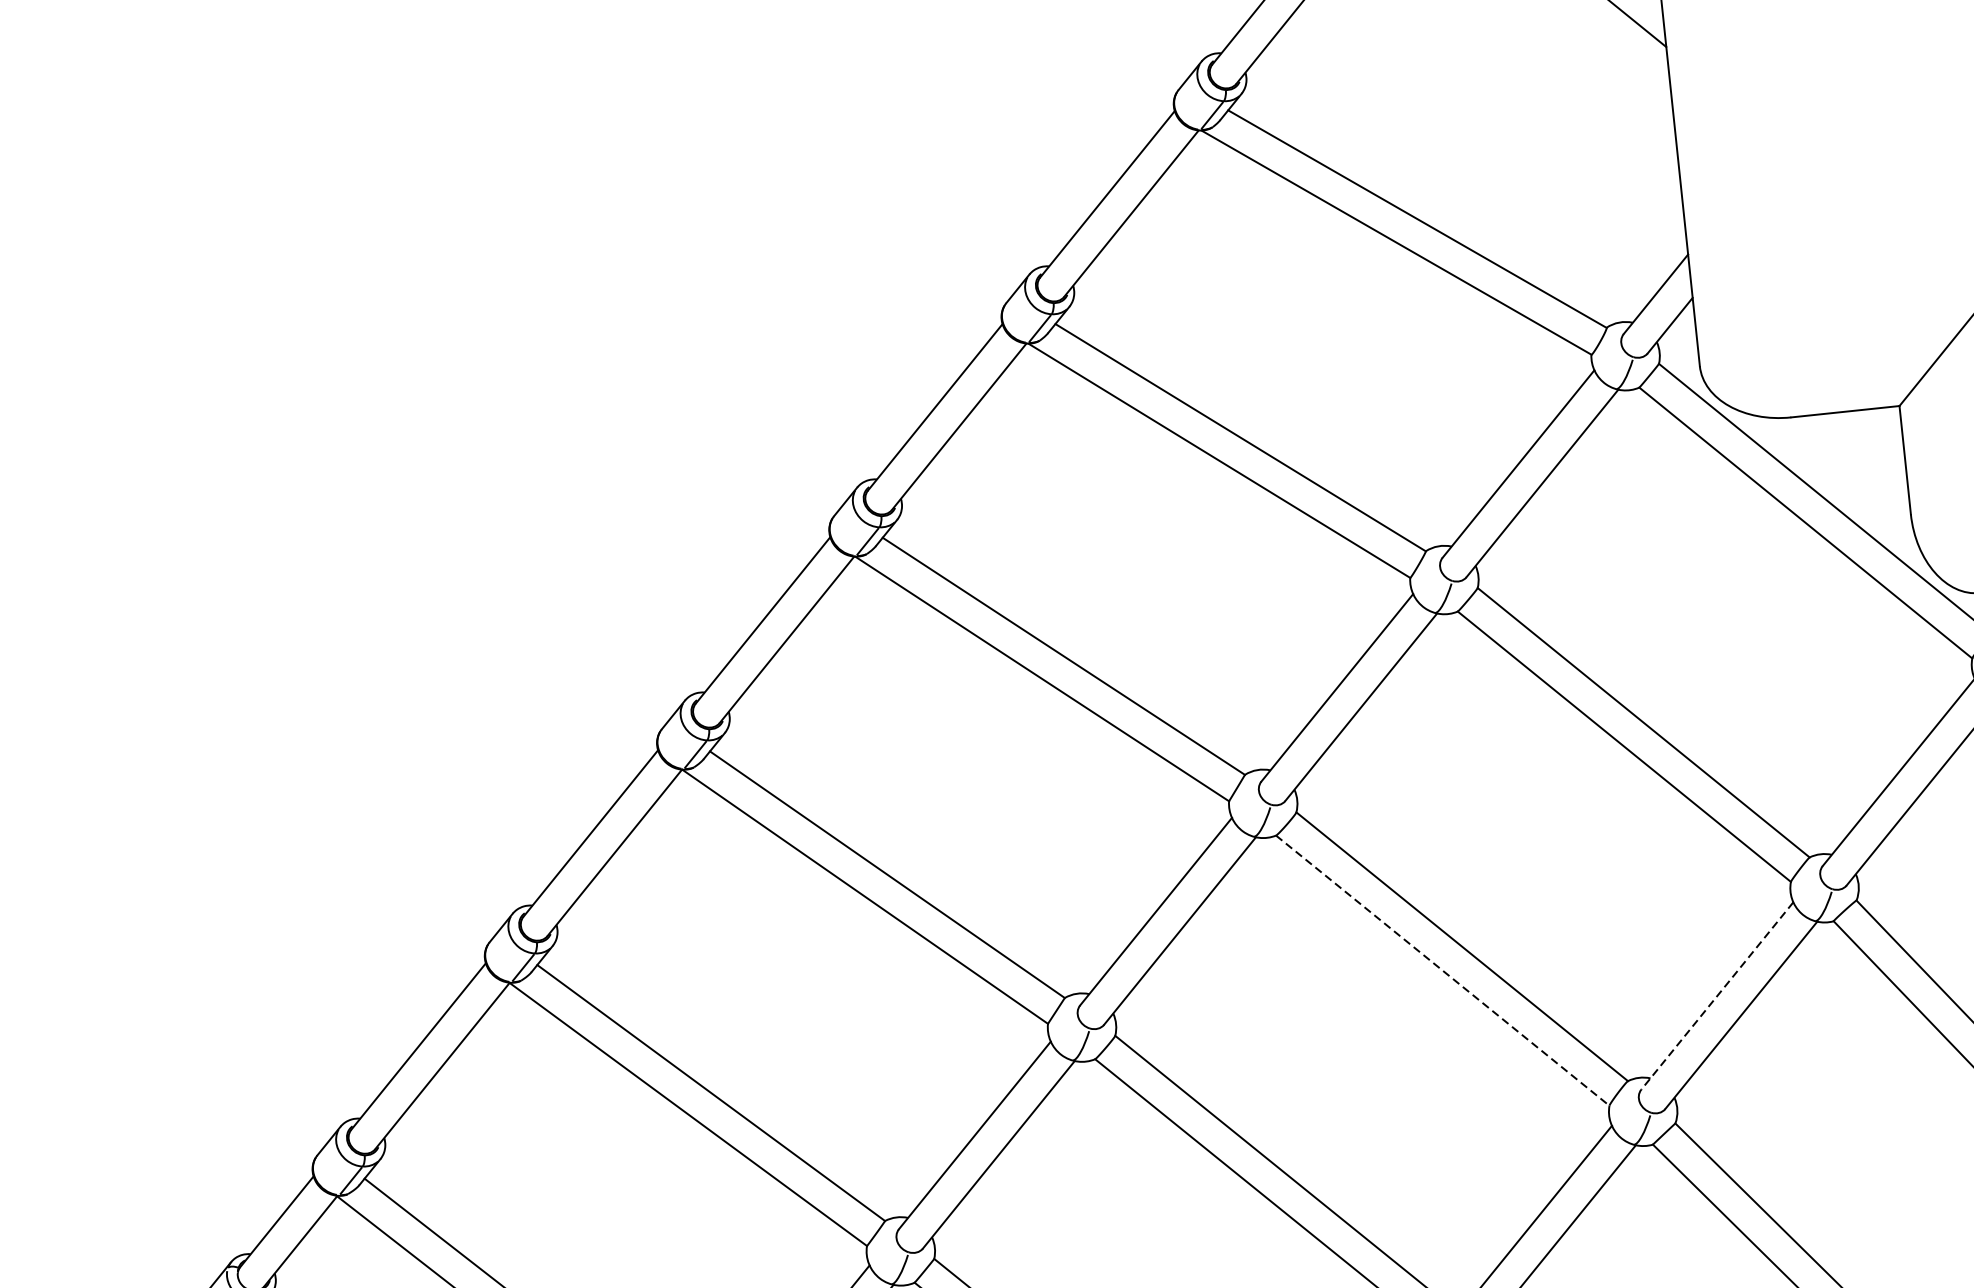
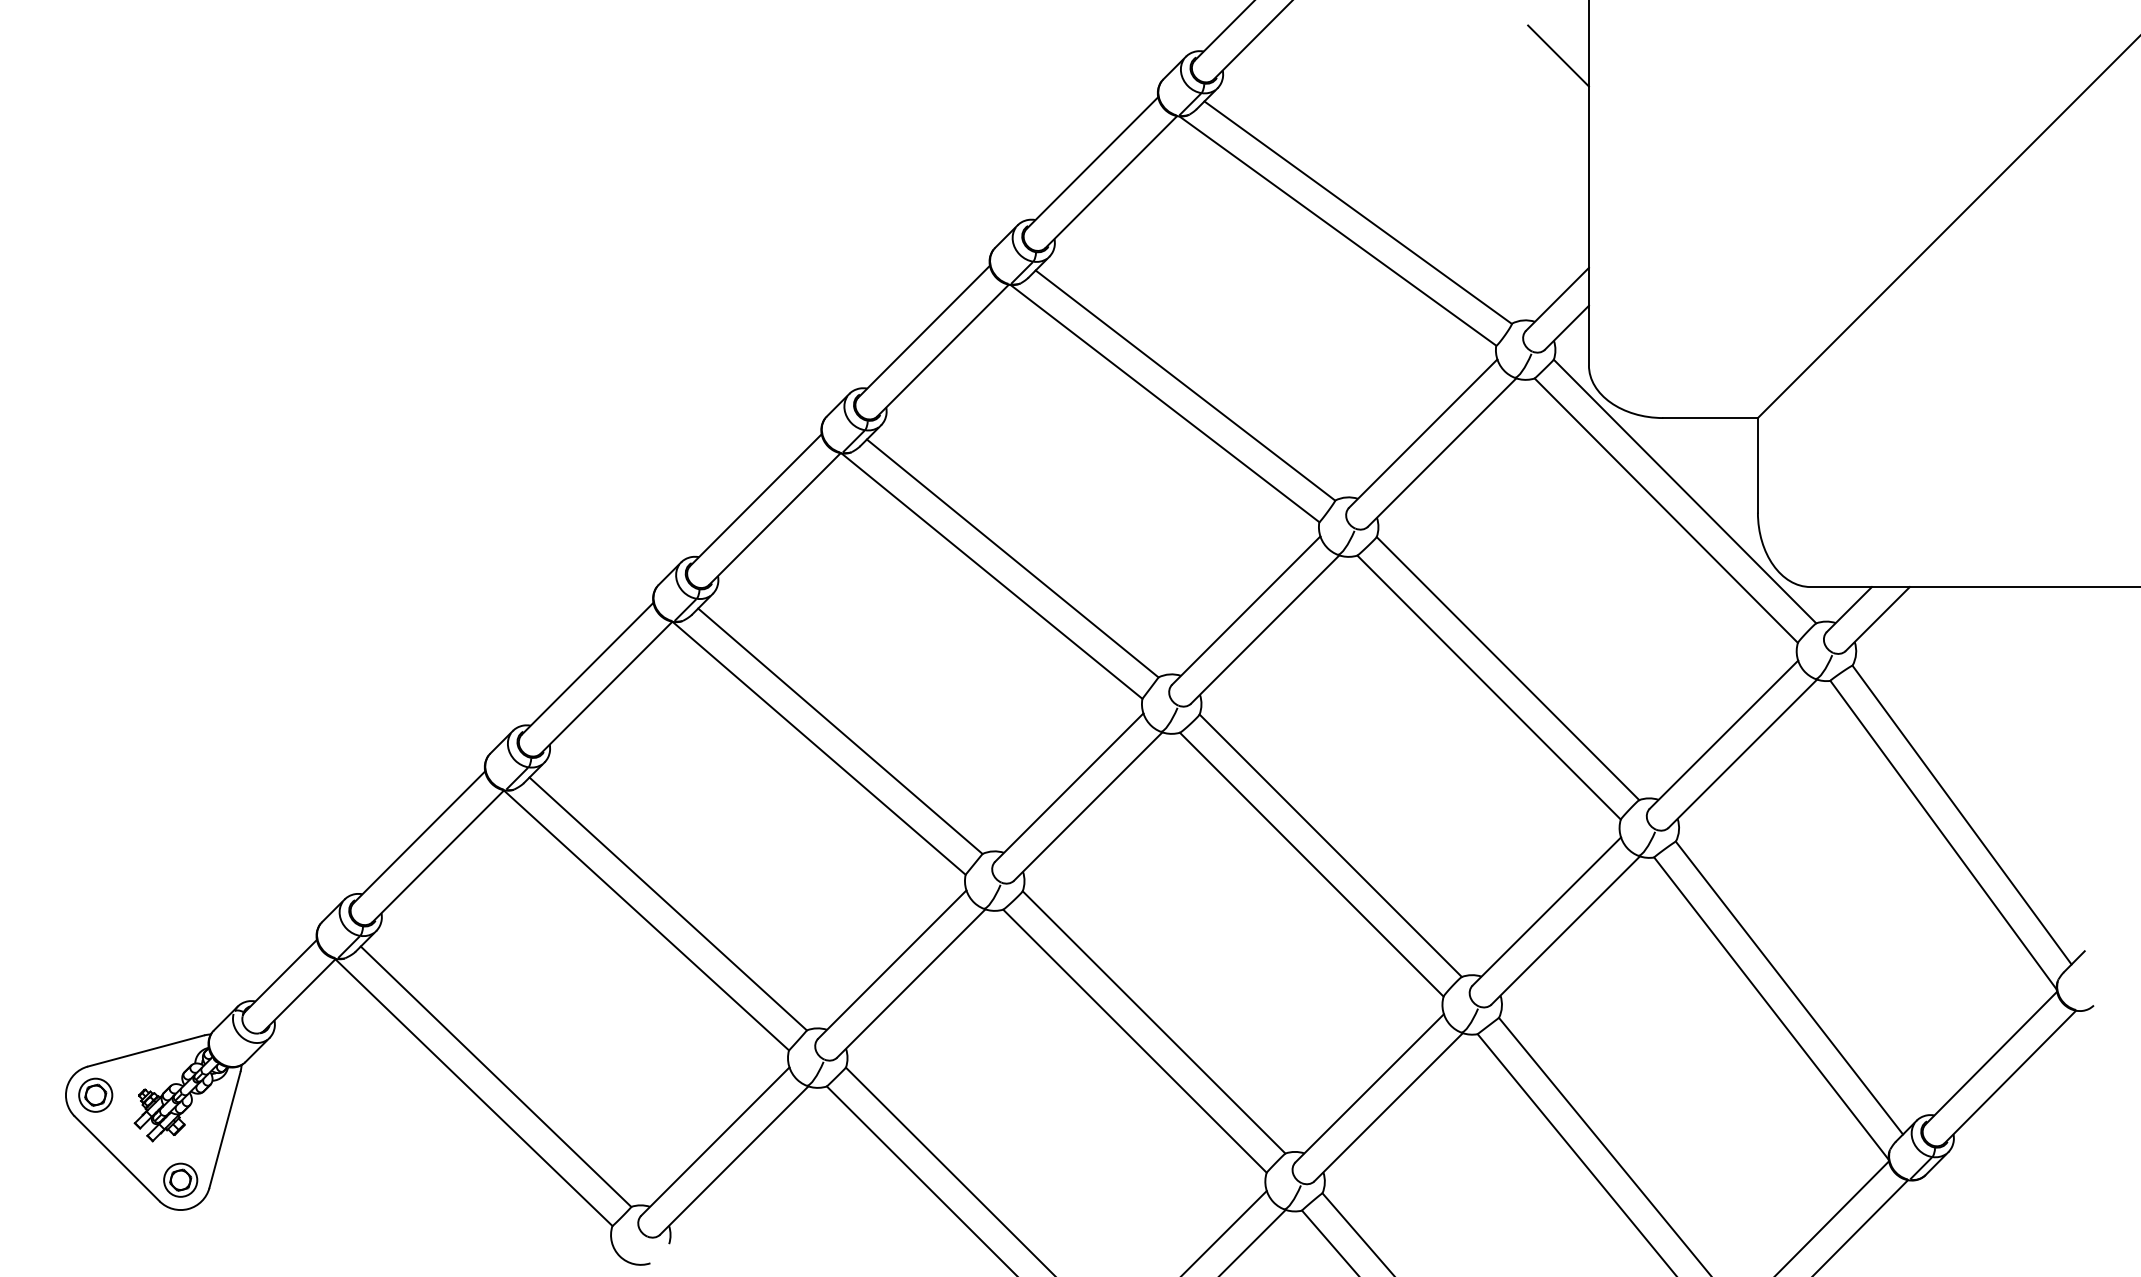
line: (1442, 970) -> (1311, 864), dashed -> solid
line: (1716, 996) -> (1546, 911), dashed -> solid

